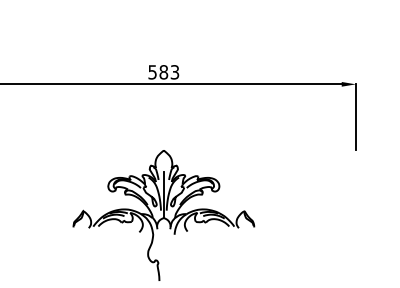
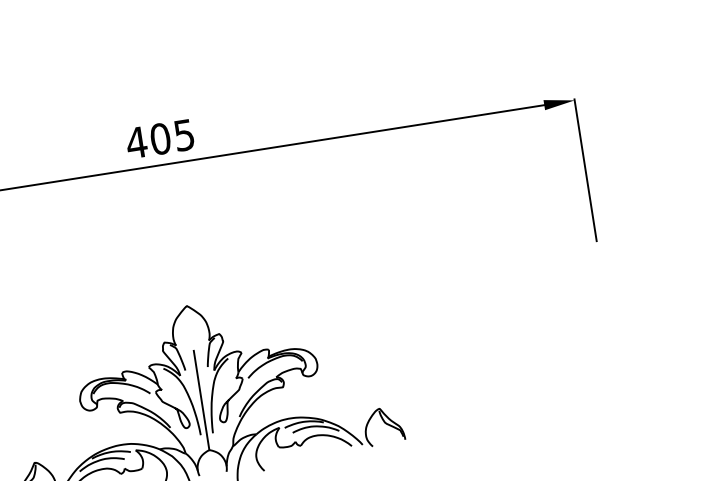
text: (163, 72) -> (159, 139), 583 -> 405

